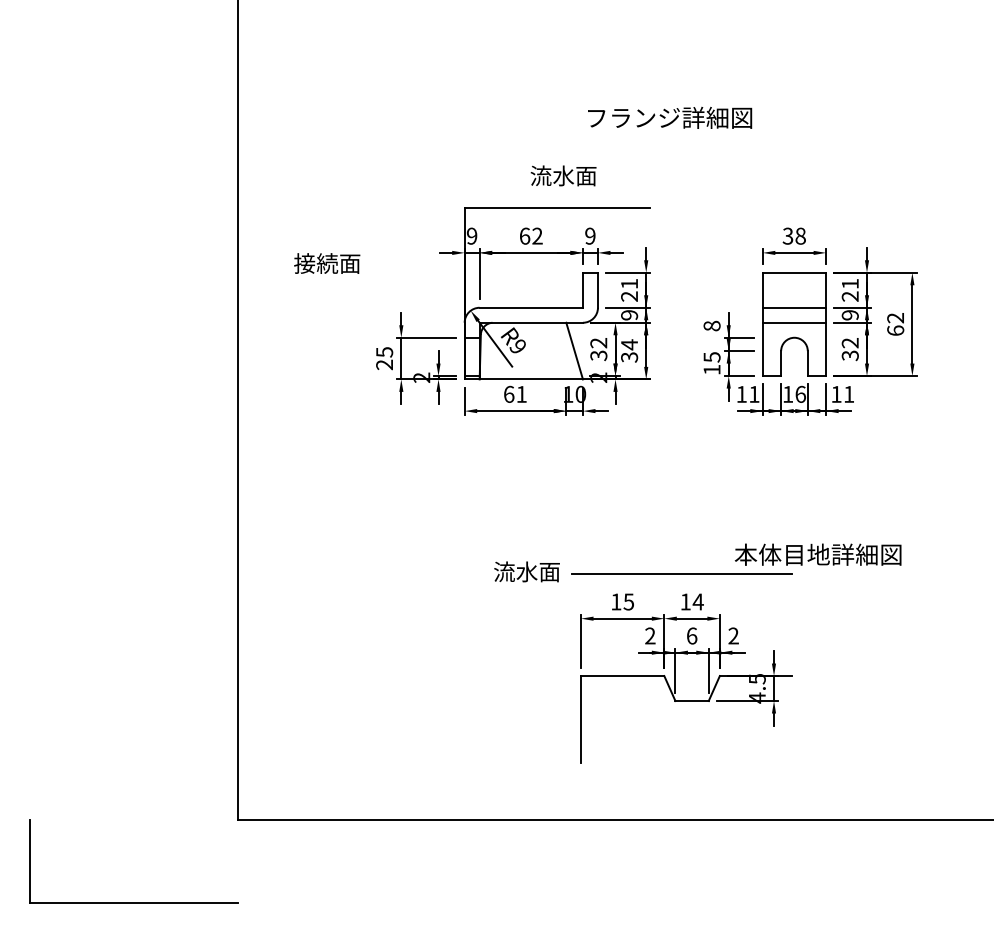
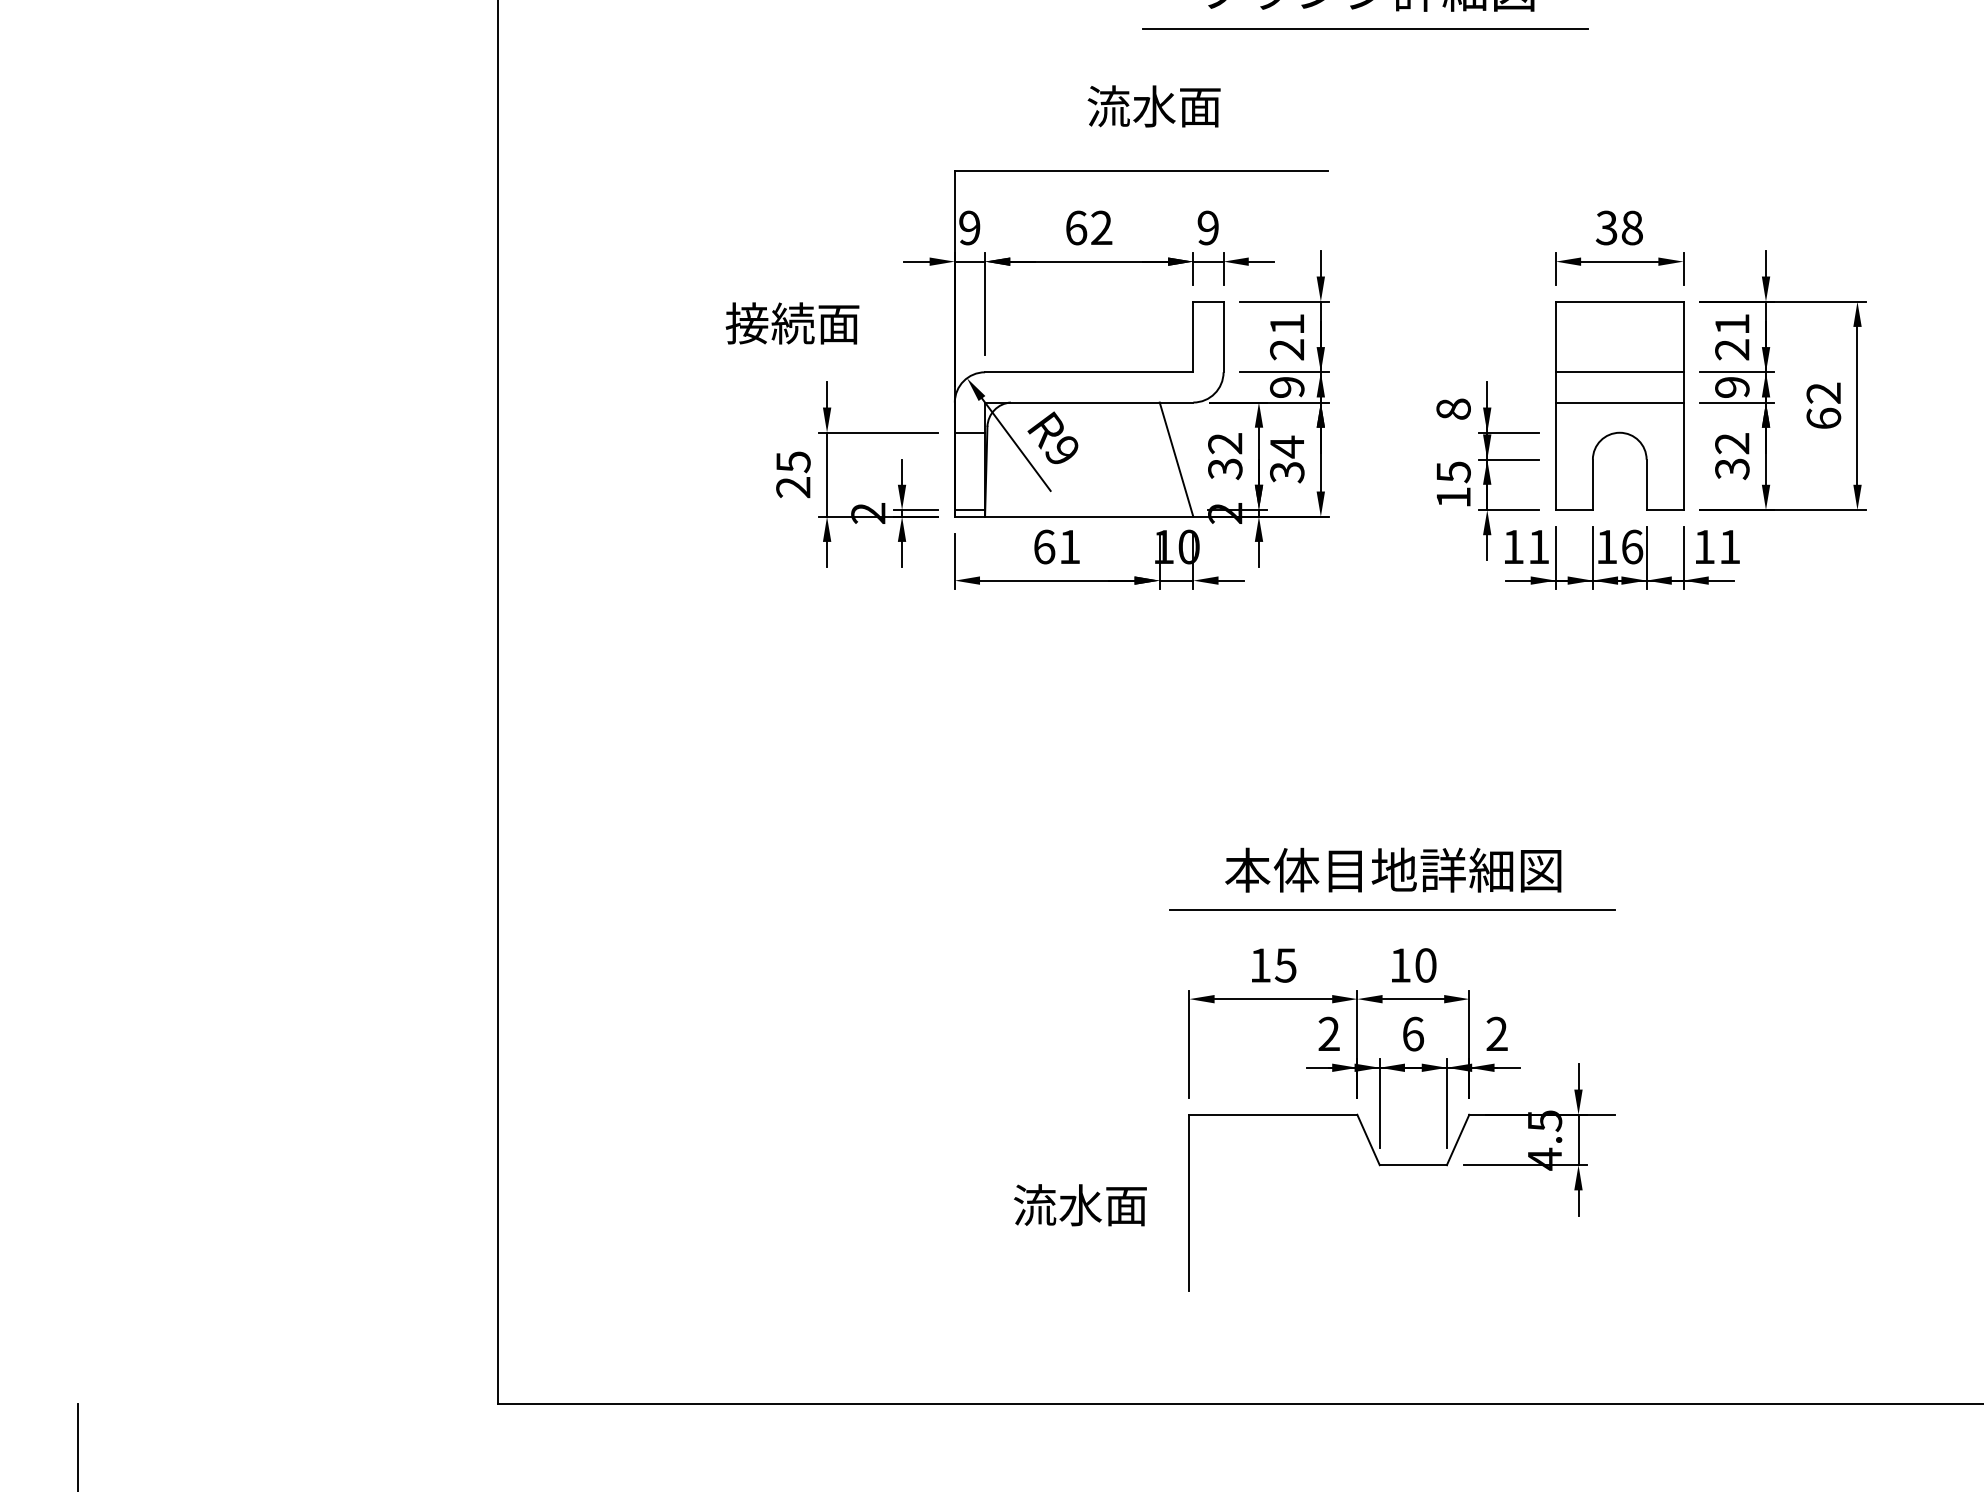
line: (668, 137) -> (1365, 28), added
text: (327, 263) -> (793, 323), moved
text: (817, 554) -> (1391, 869), moved
text: (526, 571) -> (1079, 1204), moved
text: (697, 601) -> (1424, 964), 14 -> 10

